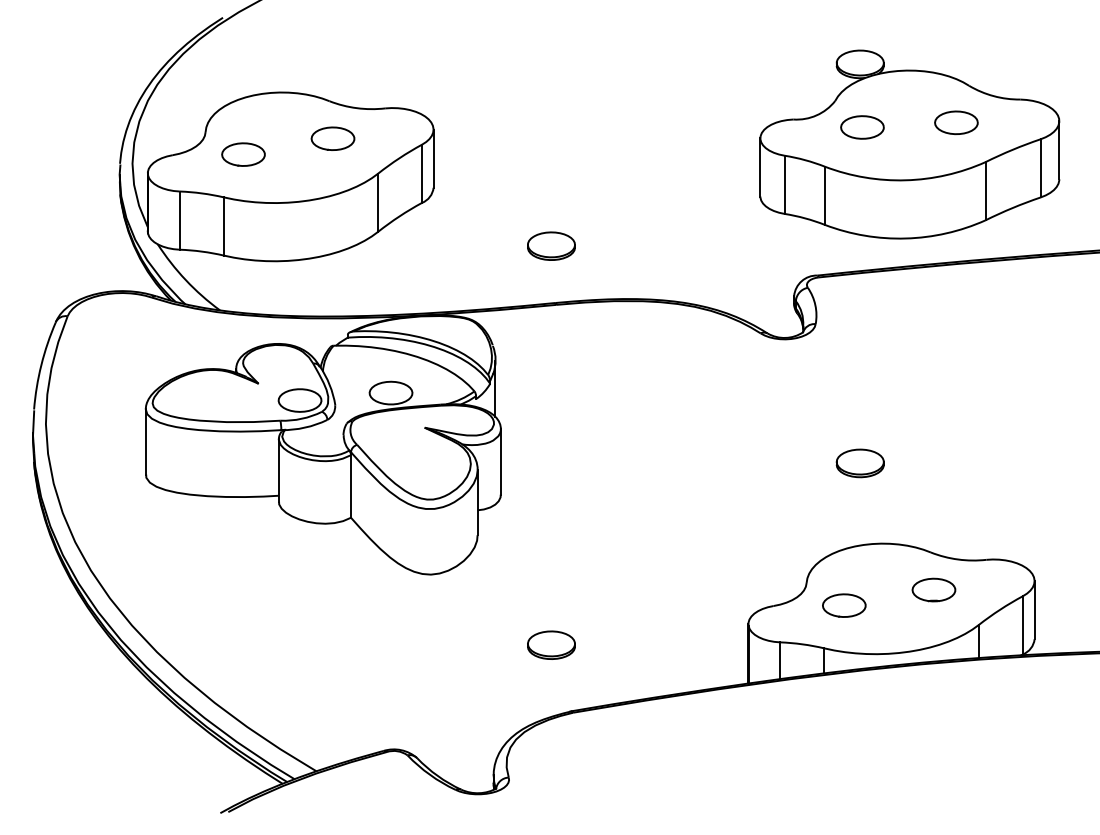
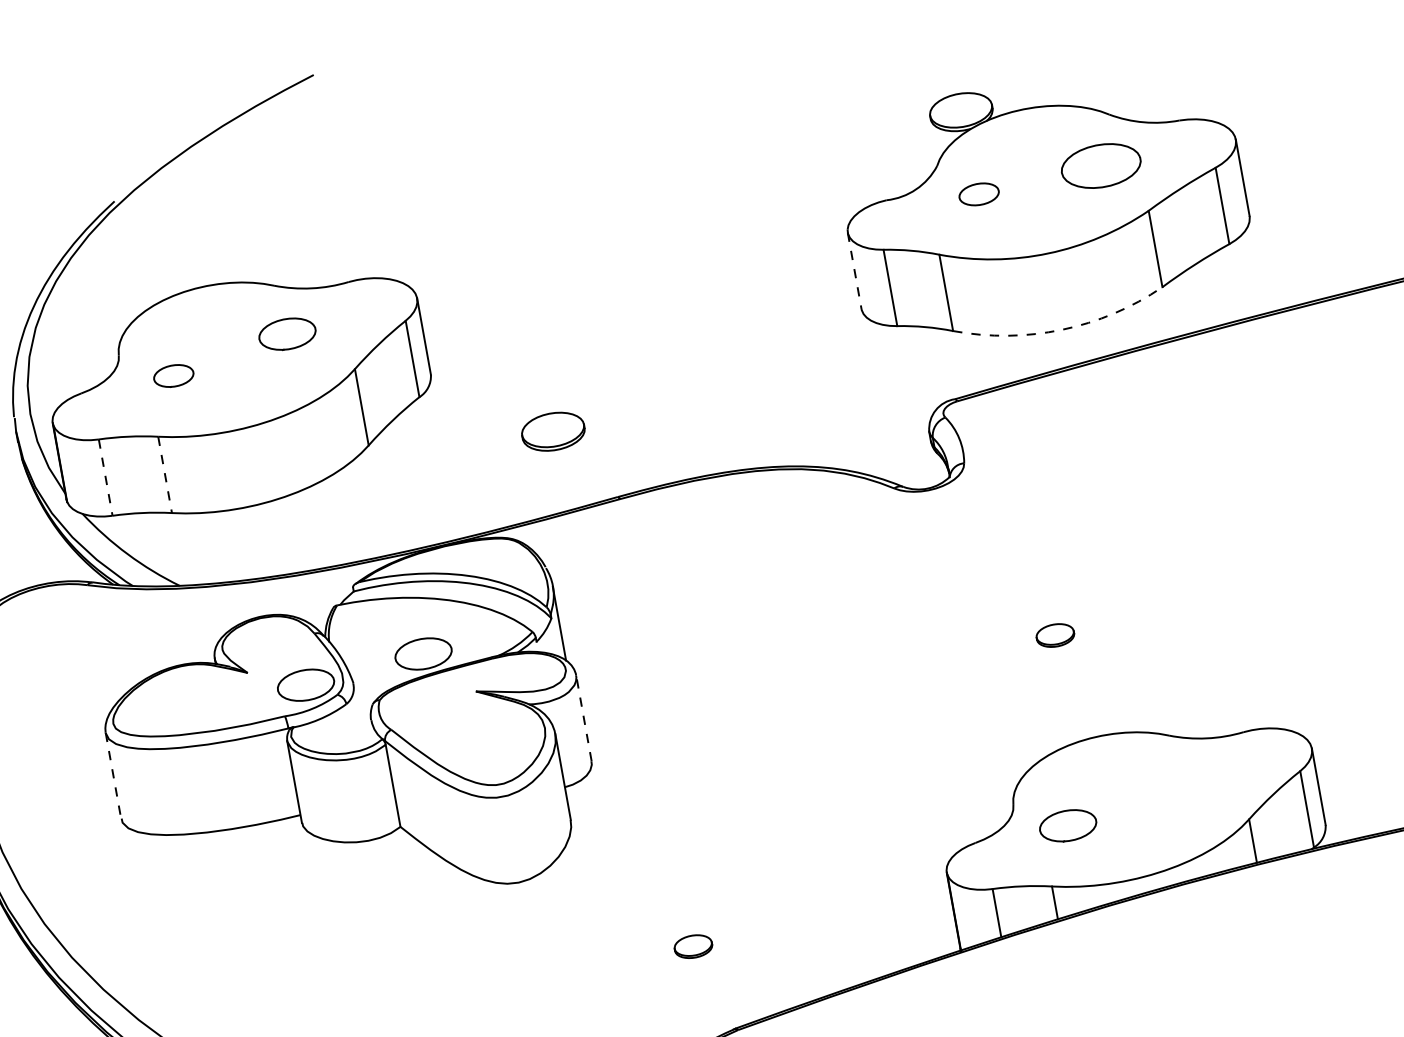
part: (956, 122) -> (1101, 165), size x1.4
part: (862, 127) -> (979, 194), size x0.7
part: (243, 154) -> (173, 375), size x0.7
line: (760, 167) -> (854, 270), solid -> dashed
line: (179, 221) -> (105, 478), solid -> dashed
line: (223, 226) -> (164, 475), solid -> dashed
arc: (905, 238) -> (1061, 329), solid -> dashed
part: (551, 245) -> (553, 430), moved
line: (145, 441) -> (112, 775), solid -> dashed
line: (500, 461) -> (583, 717), solid -> dashed
part: (859, 463) -> (1054, 635), size x0.6
part: (933, 589) -> (1181, 783), removed
part: (551, 644) -> (693, 945), size x0.6

